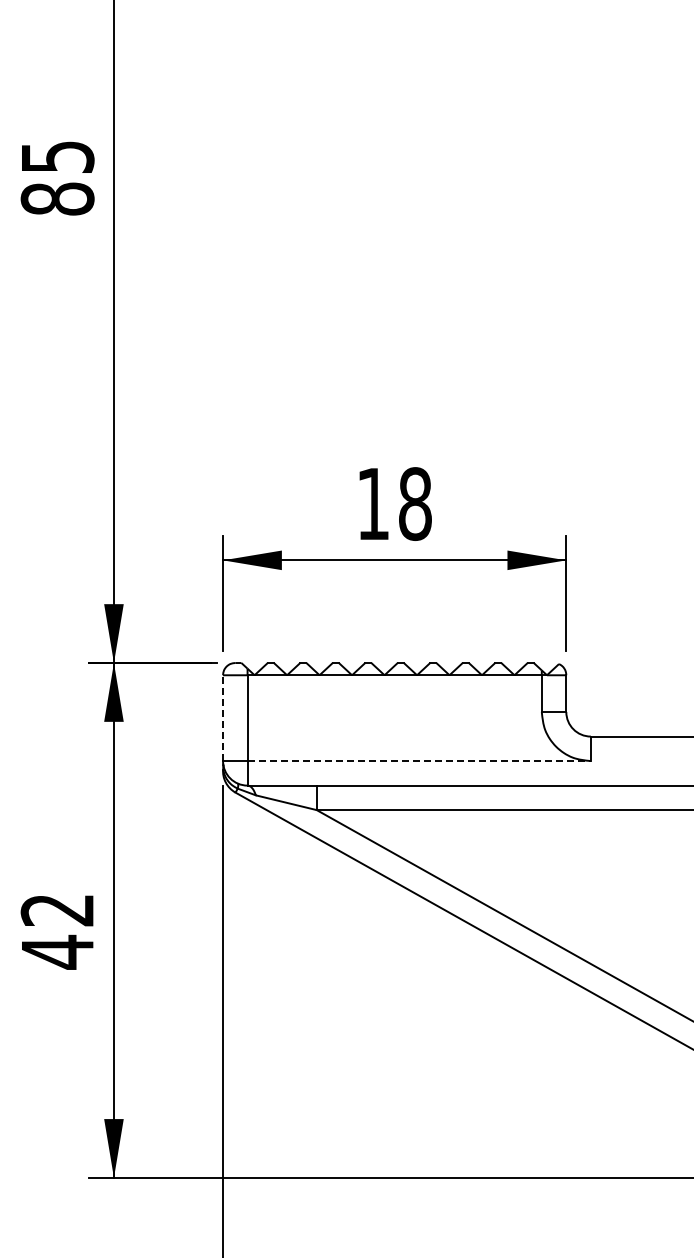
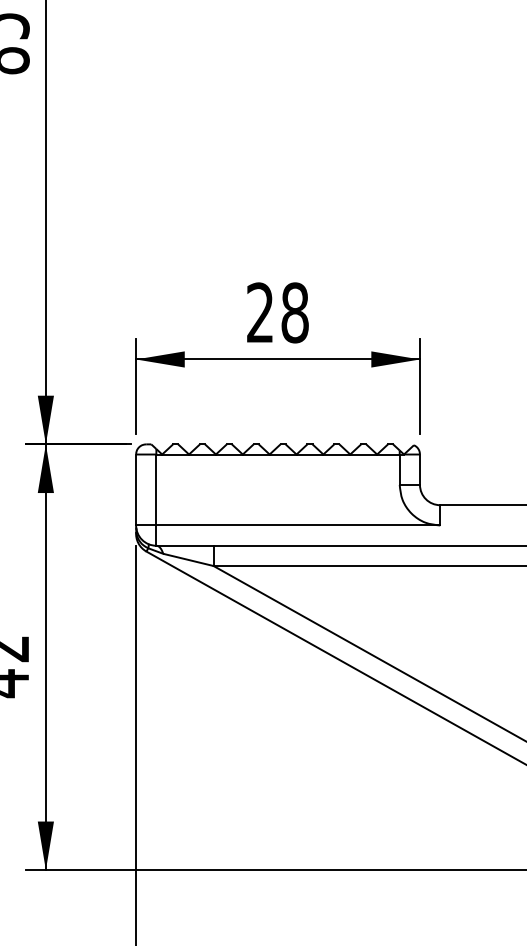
text: (372, 503) -> (259, 312), 18 -> 28
line: (223, 718) -> (136, 490), dashed -> solid
line: (419, 761) -> (298, 525), dashed -> solid

